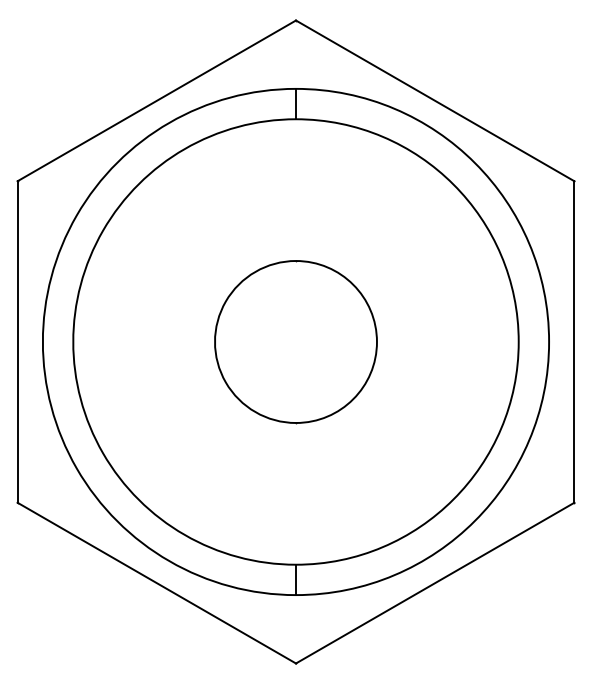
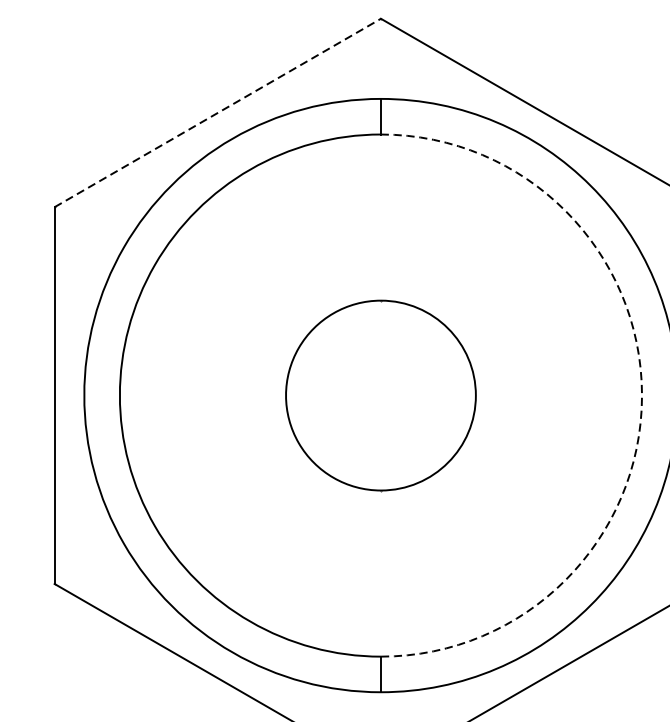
line: (156, 100) -> (217, 112), solid -> dashed
arc: (518, 342) -> (641, 396), solid -> dashed

